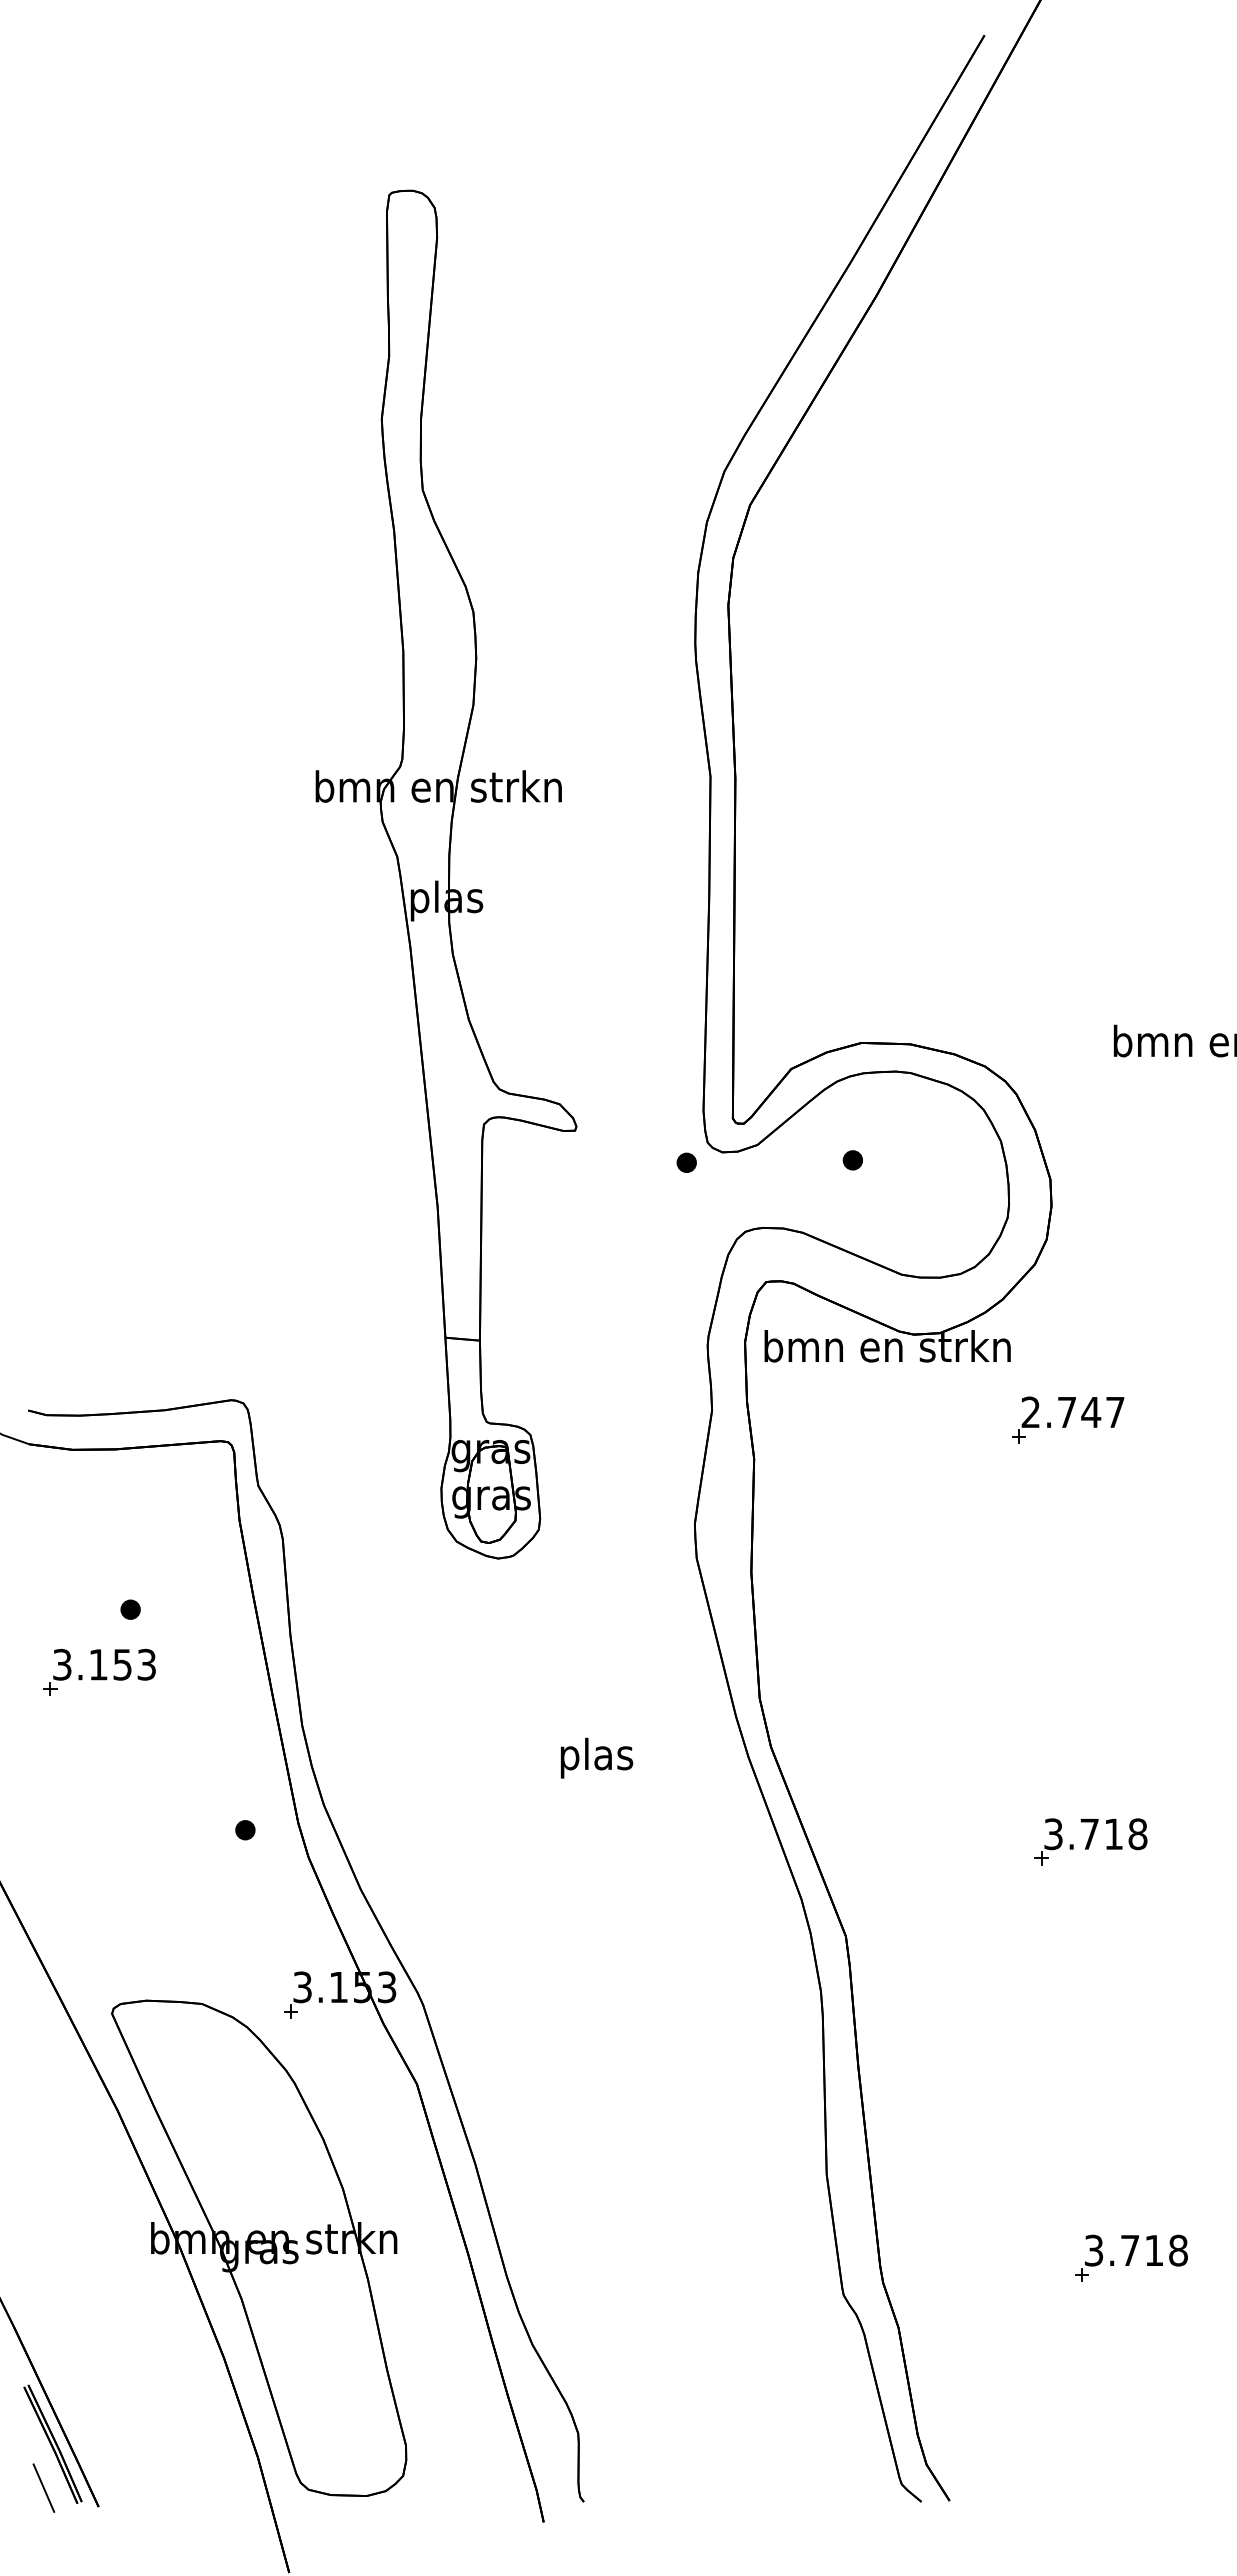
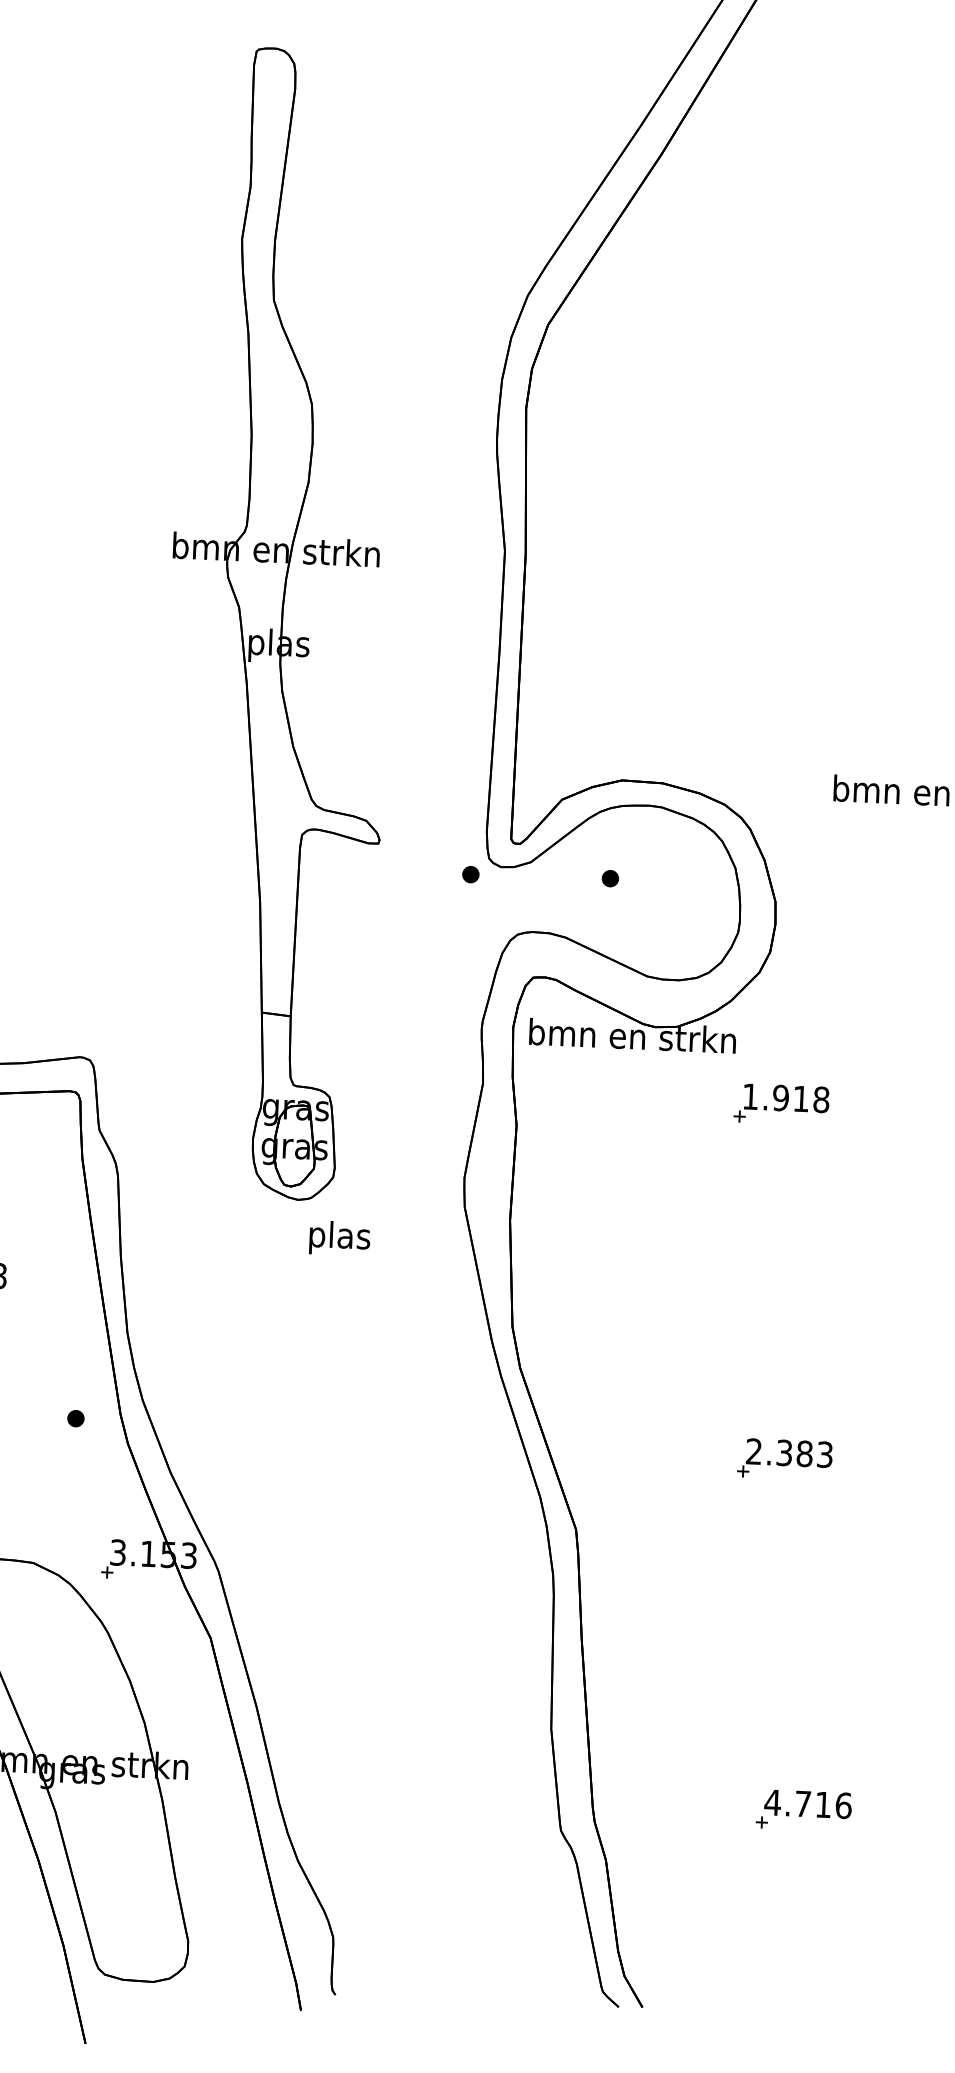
text: (1072, 1412) -> (785, 1098), 2.747 -> 1.918
text: (597, 1757) -> (340, 1237), moved
text: (1095, 1834) -> (789, 1453), 3.718 -> 2.383
text: (1135, 2250) -> (807, 1804), 3.718 -> 4.716

